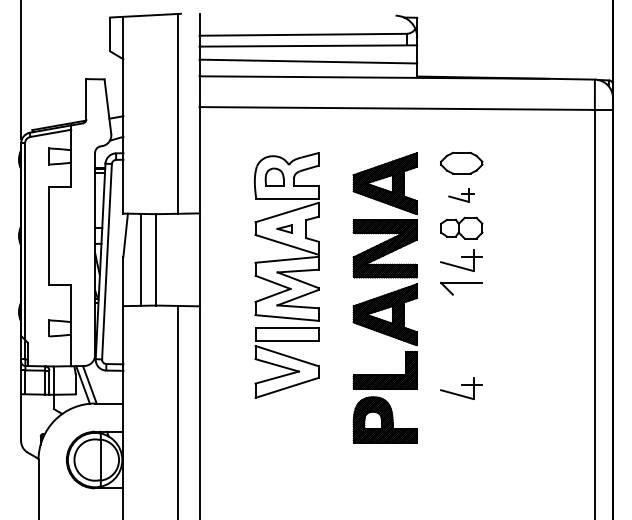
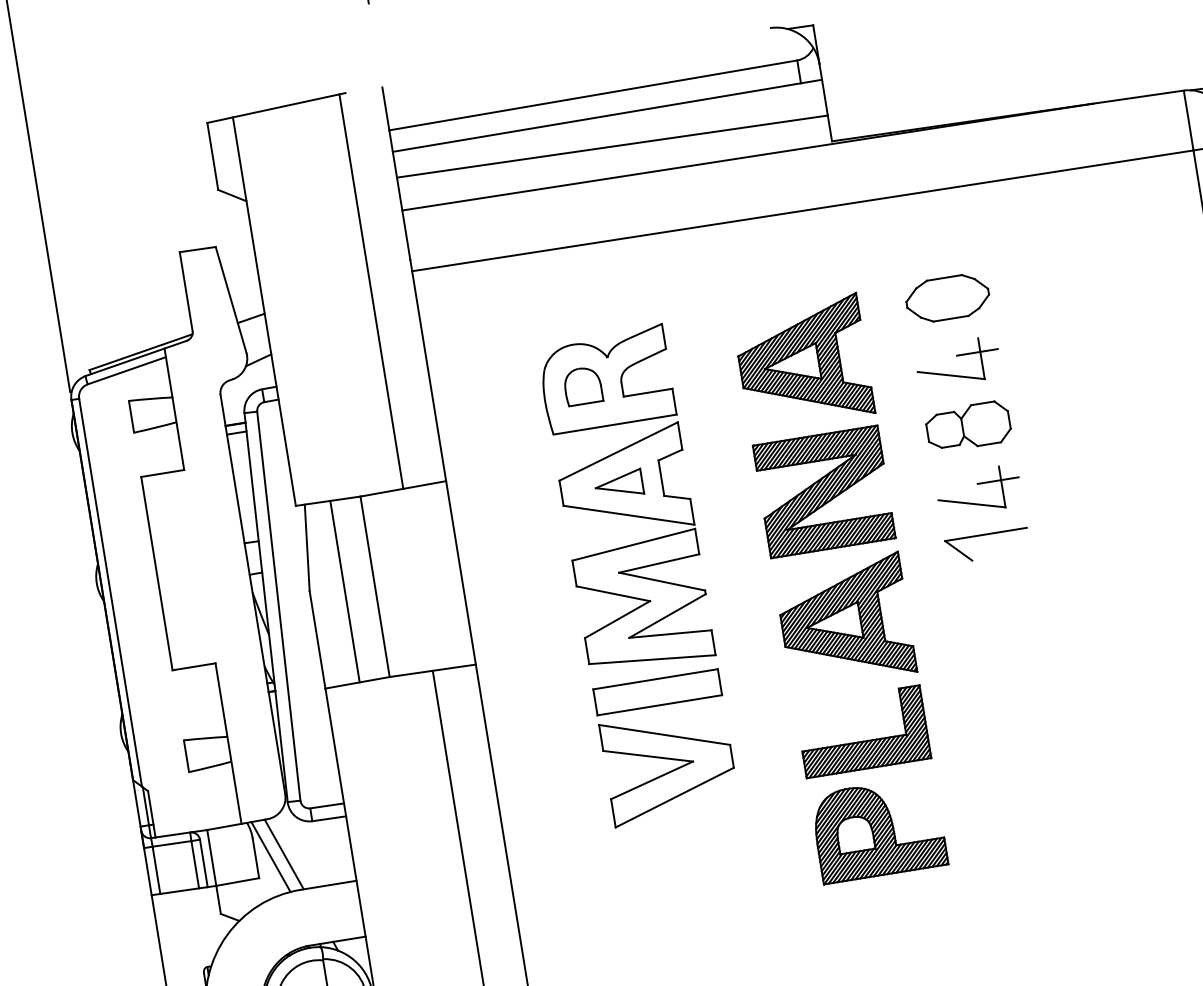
part: (461, 195) -> (957, 362), size x1.67
part: (284, 228) -> (618, 483), size x1.67
part: (461, 388) -> (1019, 743), removed

